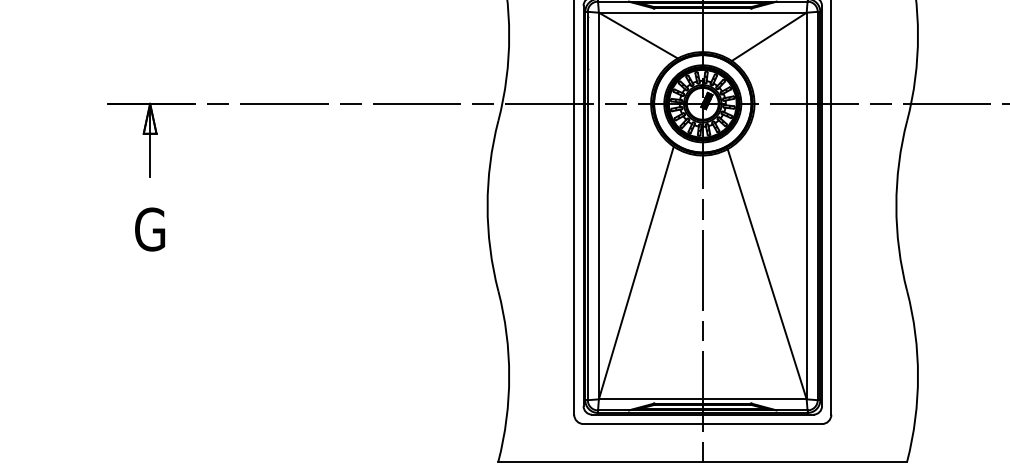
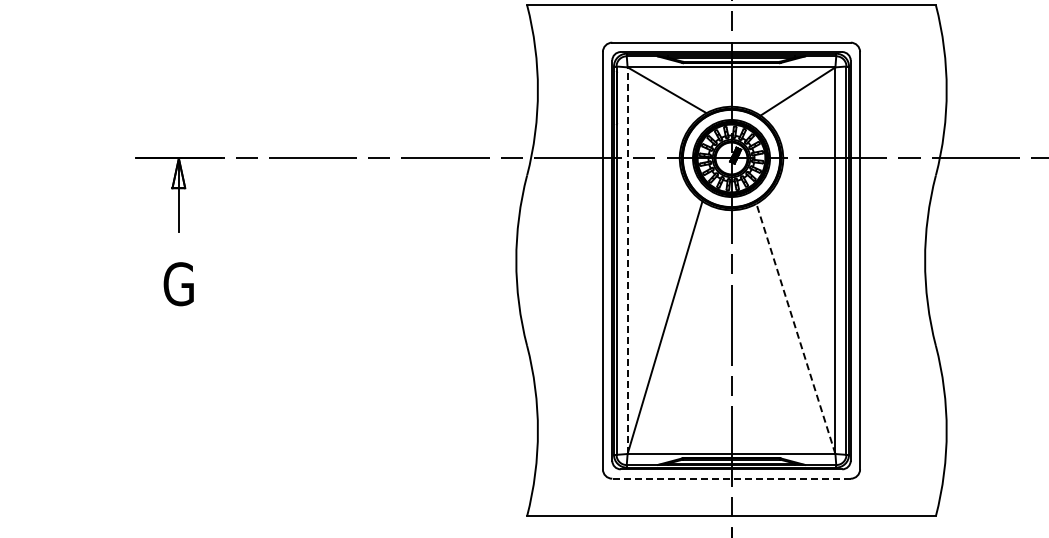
line: (598, 205) -> (627, 260), solid -> dashed
line: (766, 273) -> (795, 328), solid -> dashed
line: (702, 423) -> (731, 478), solid -> dashed

